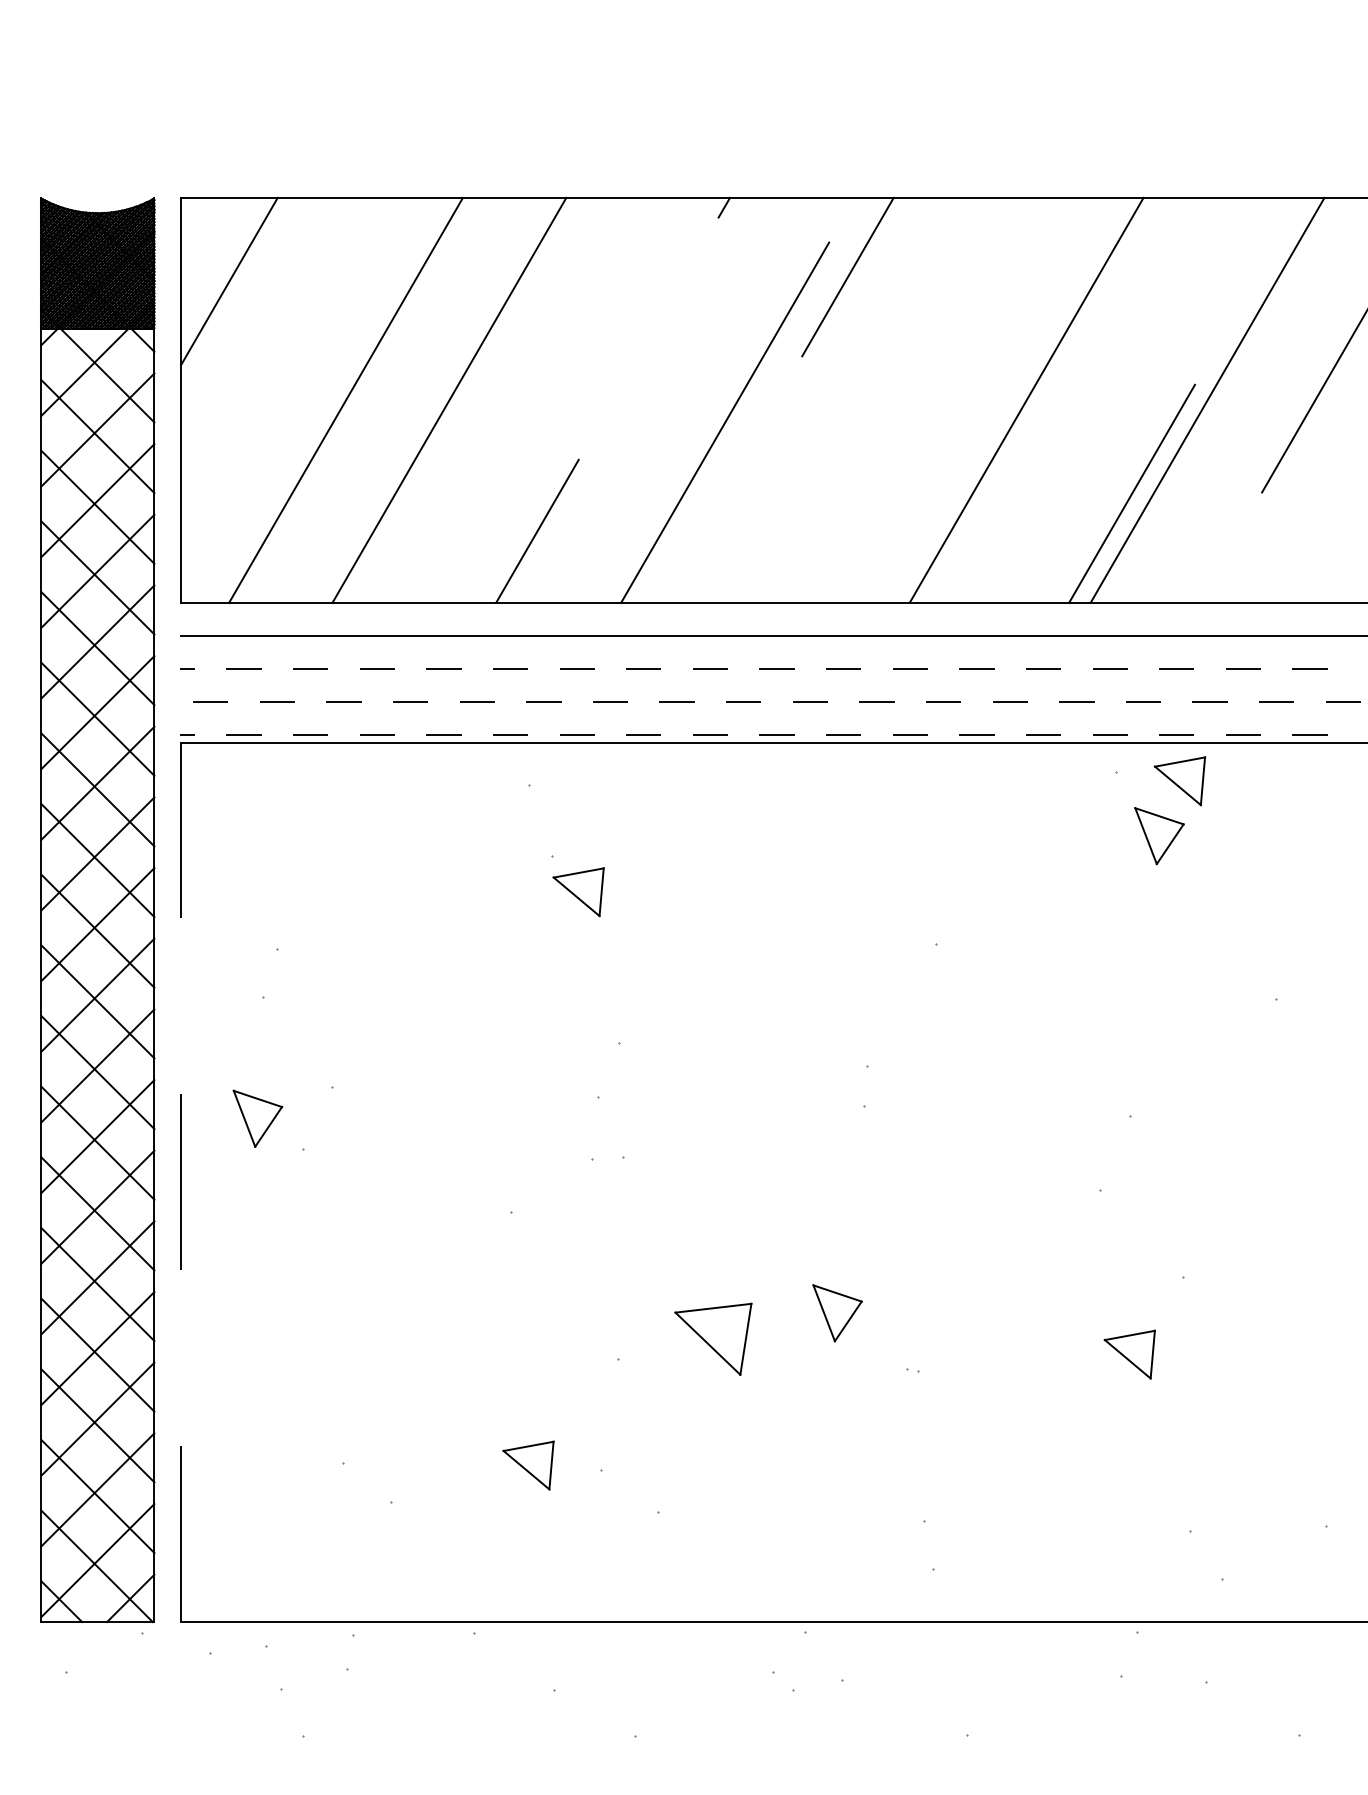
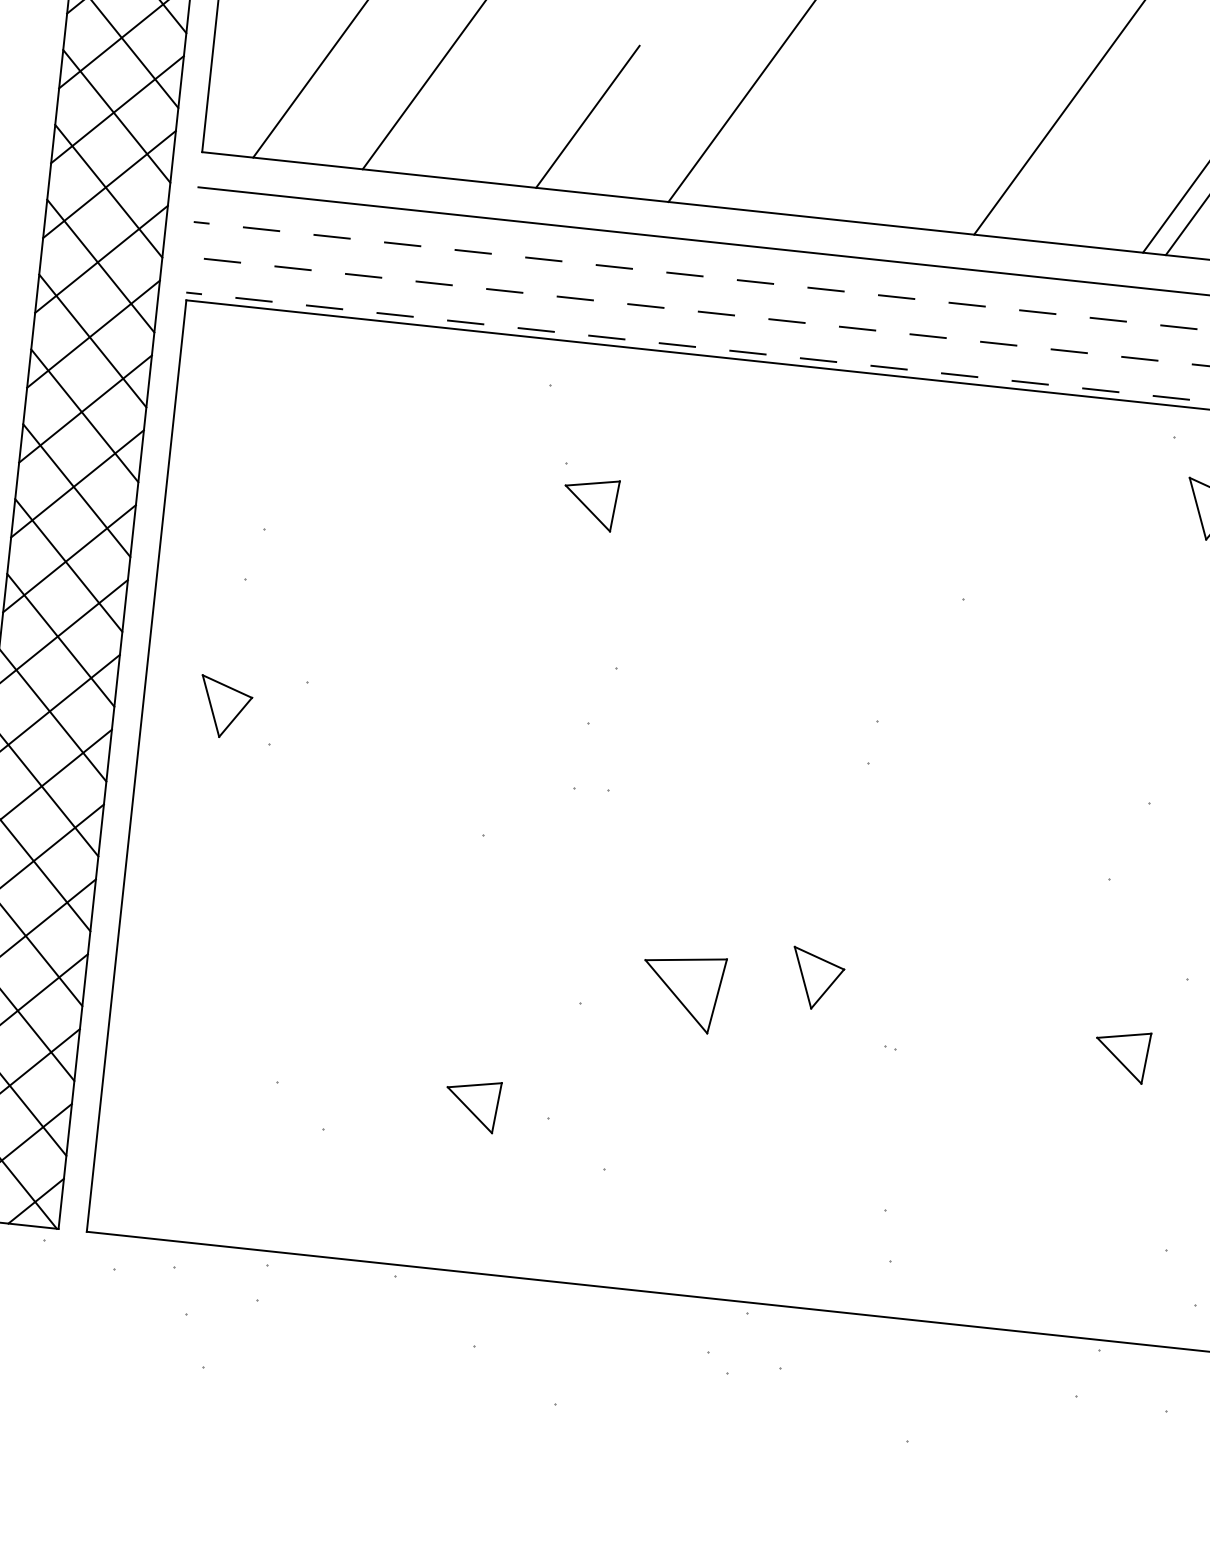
line: (181, 1182) -> (137, 766), dashed -> solid

